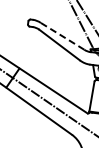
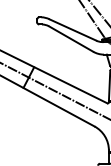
line: (62, 35) -> (72, 29), dashed -> solid

